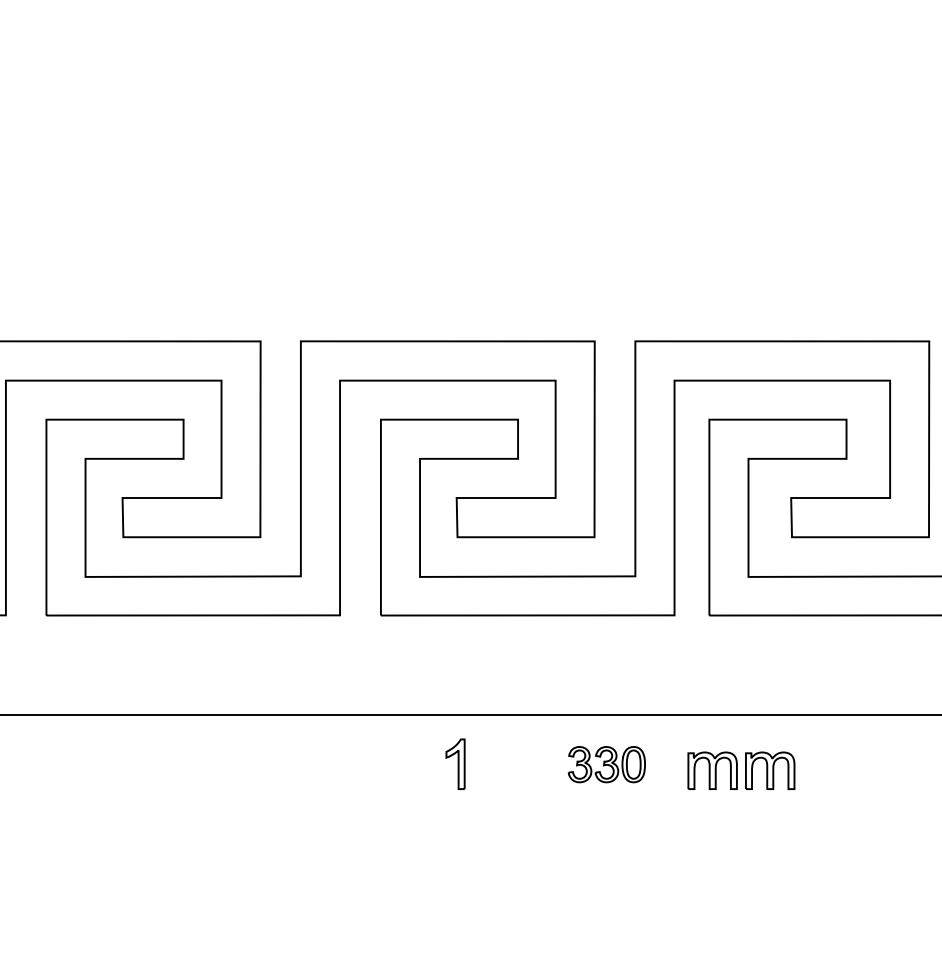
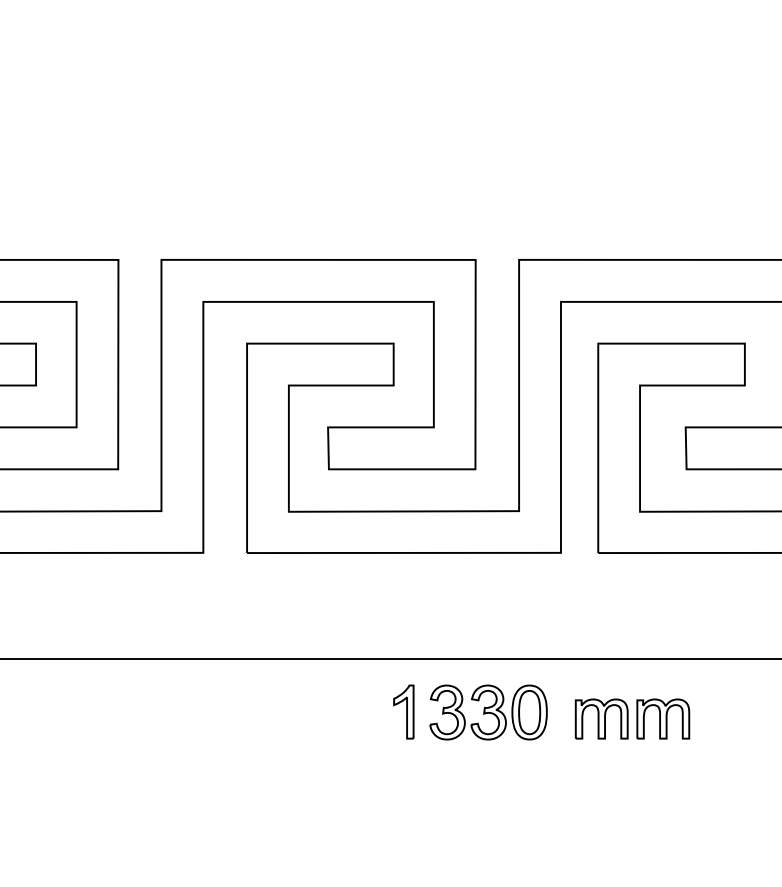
part: (455, 763) -> (403, 711), moved
part: (606, 764) -> (488, 712), size x1.43

